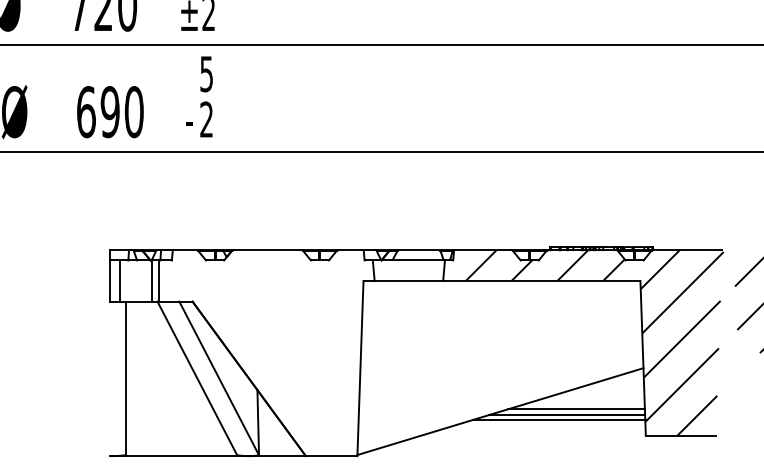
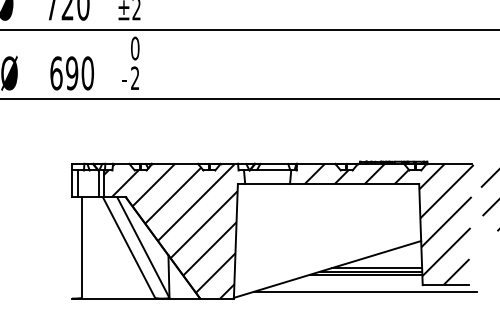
text: (207, 74) -> (135, 48), 5 -> 0
hatch: (266, 352) -> (174, 230), added
line: (556, 445) -> (364, 291), added

